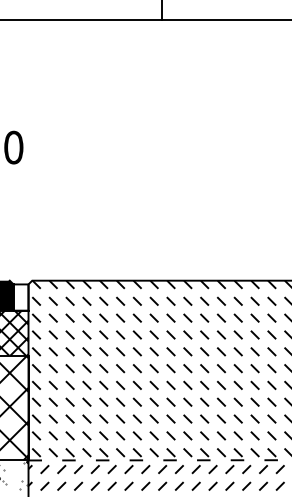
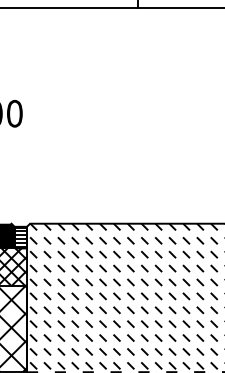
hatch: (20, 297) -> (20, 237), added

